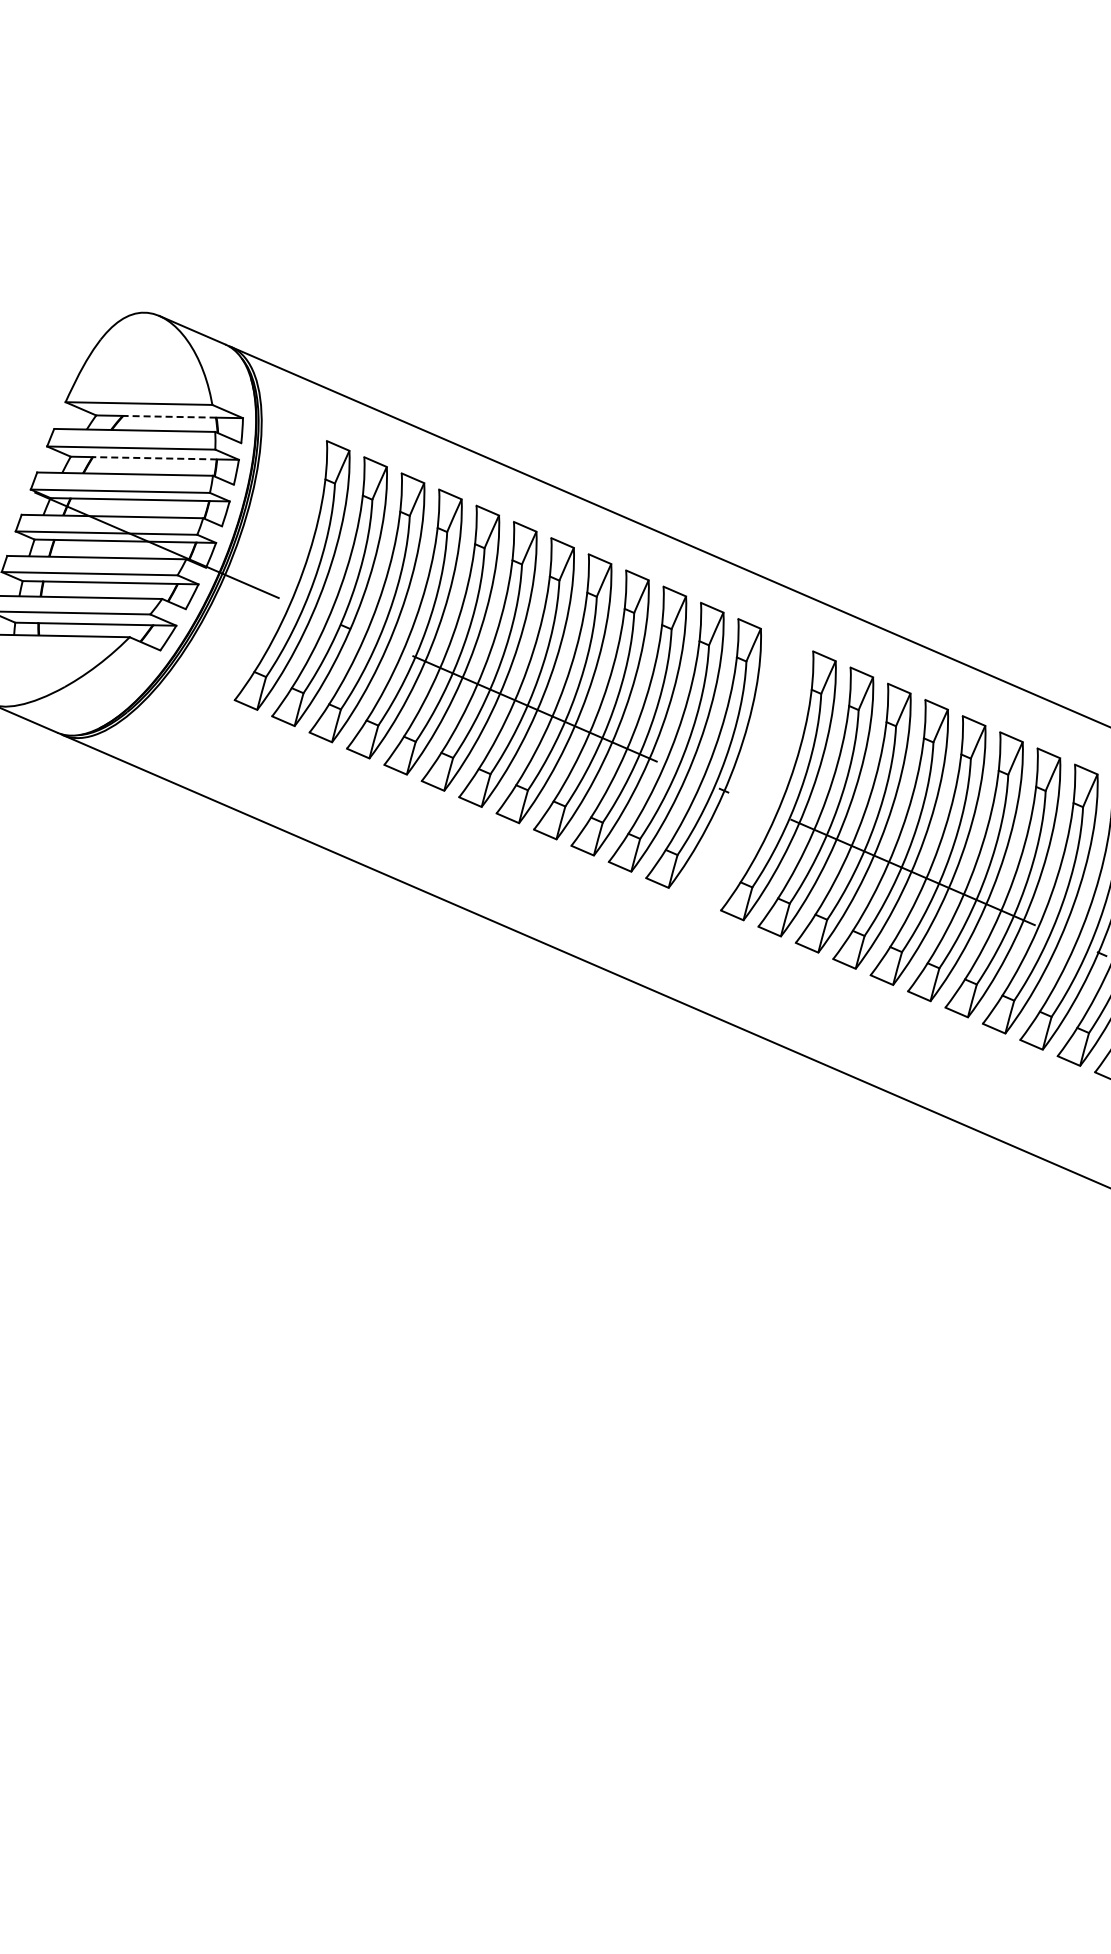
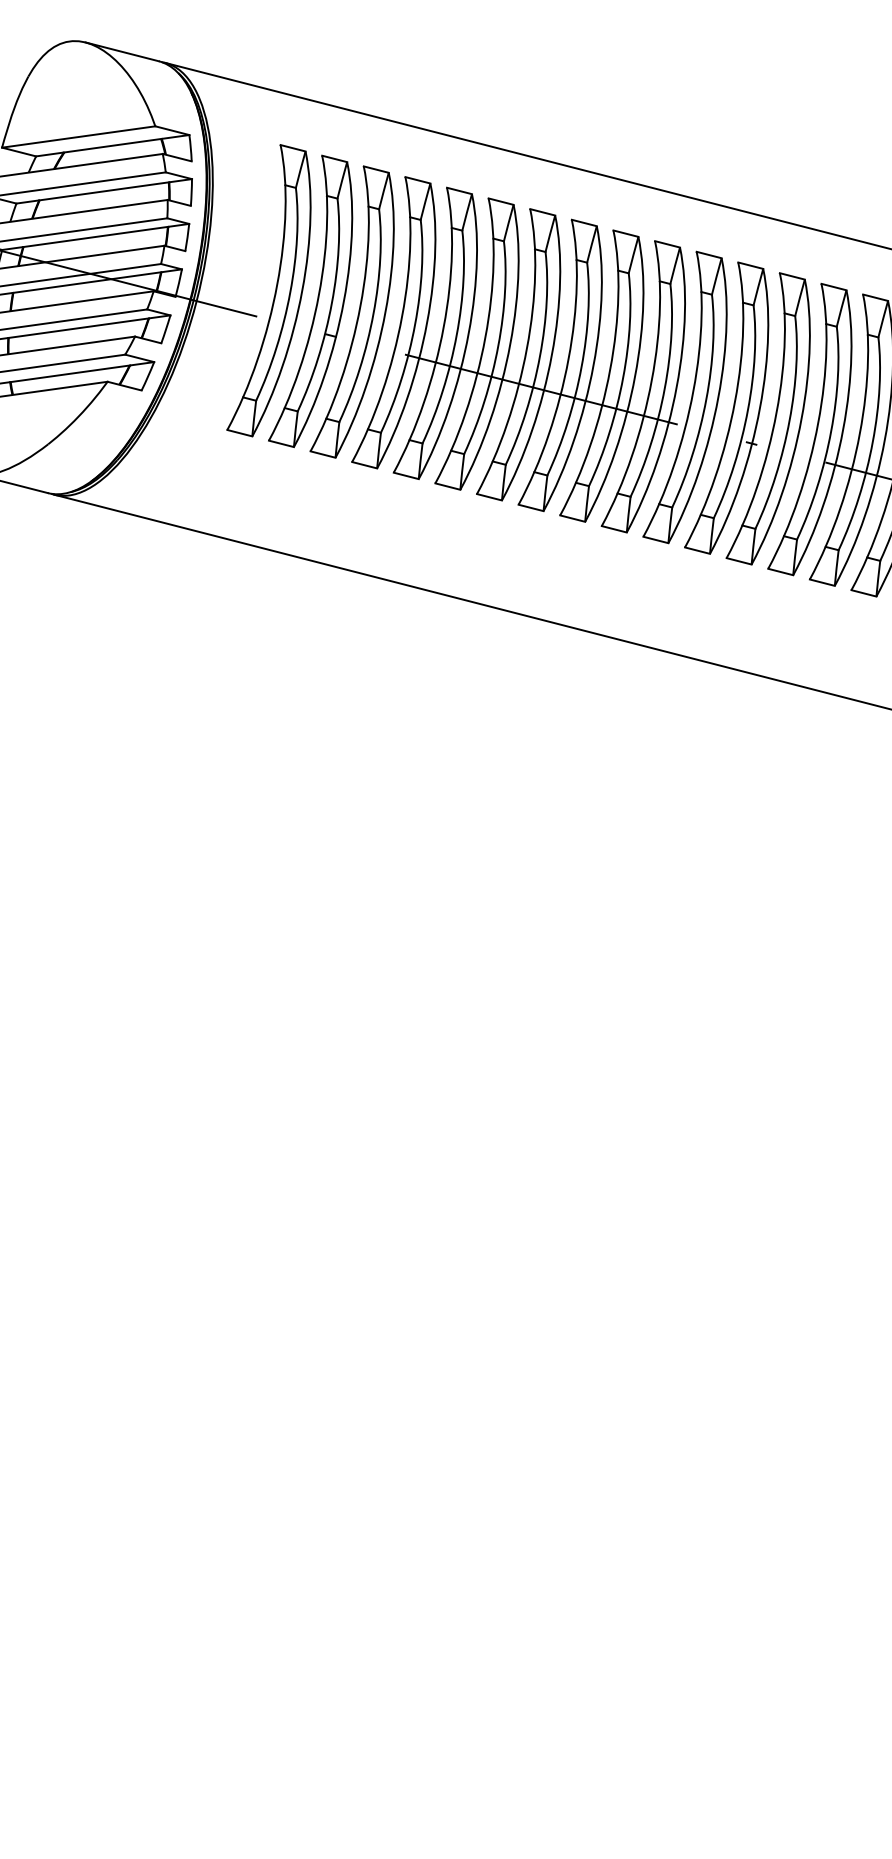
line: (169, 416) -> (112, 145), dashed -> solid
line: (154, 458) -> (103, 191), dashed -> solid
part: (748, 771) -> (773, 419), added

